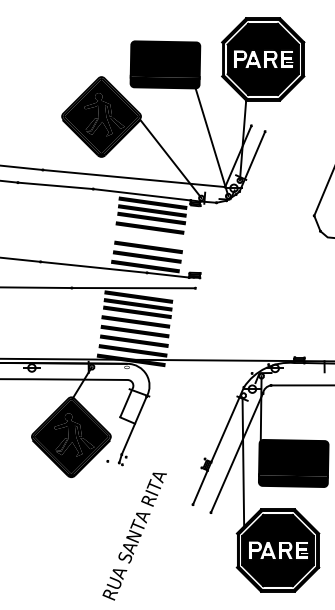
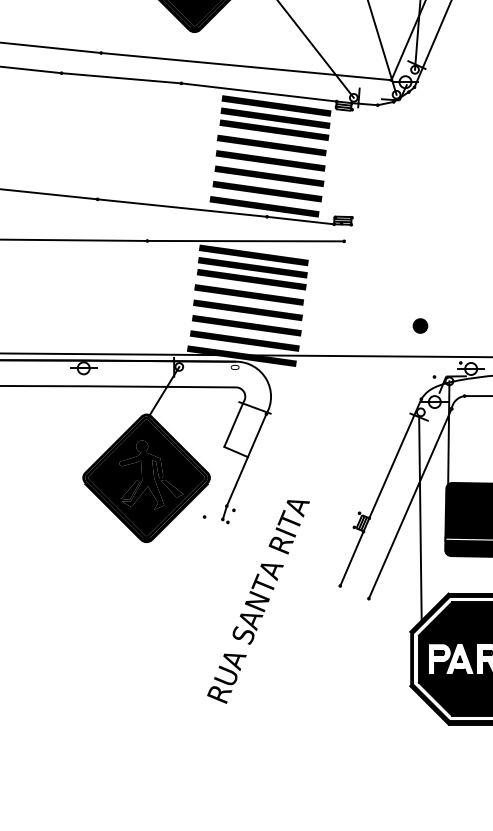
fill: (148, 237) -> (269, 160), added
part: (243, 341) -> (420, 326), added
text: (134, 536) -> (258, 601), moved

